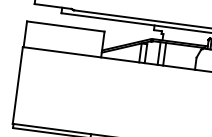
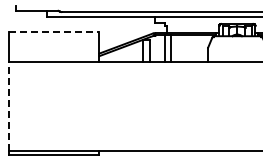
line: (65, 26) -> (54, 31), solid -> dashed
line: (17, 85) -> (8, 106), solid -> dashed

